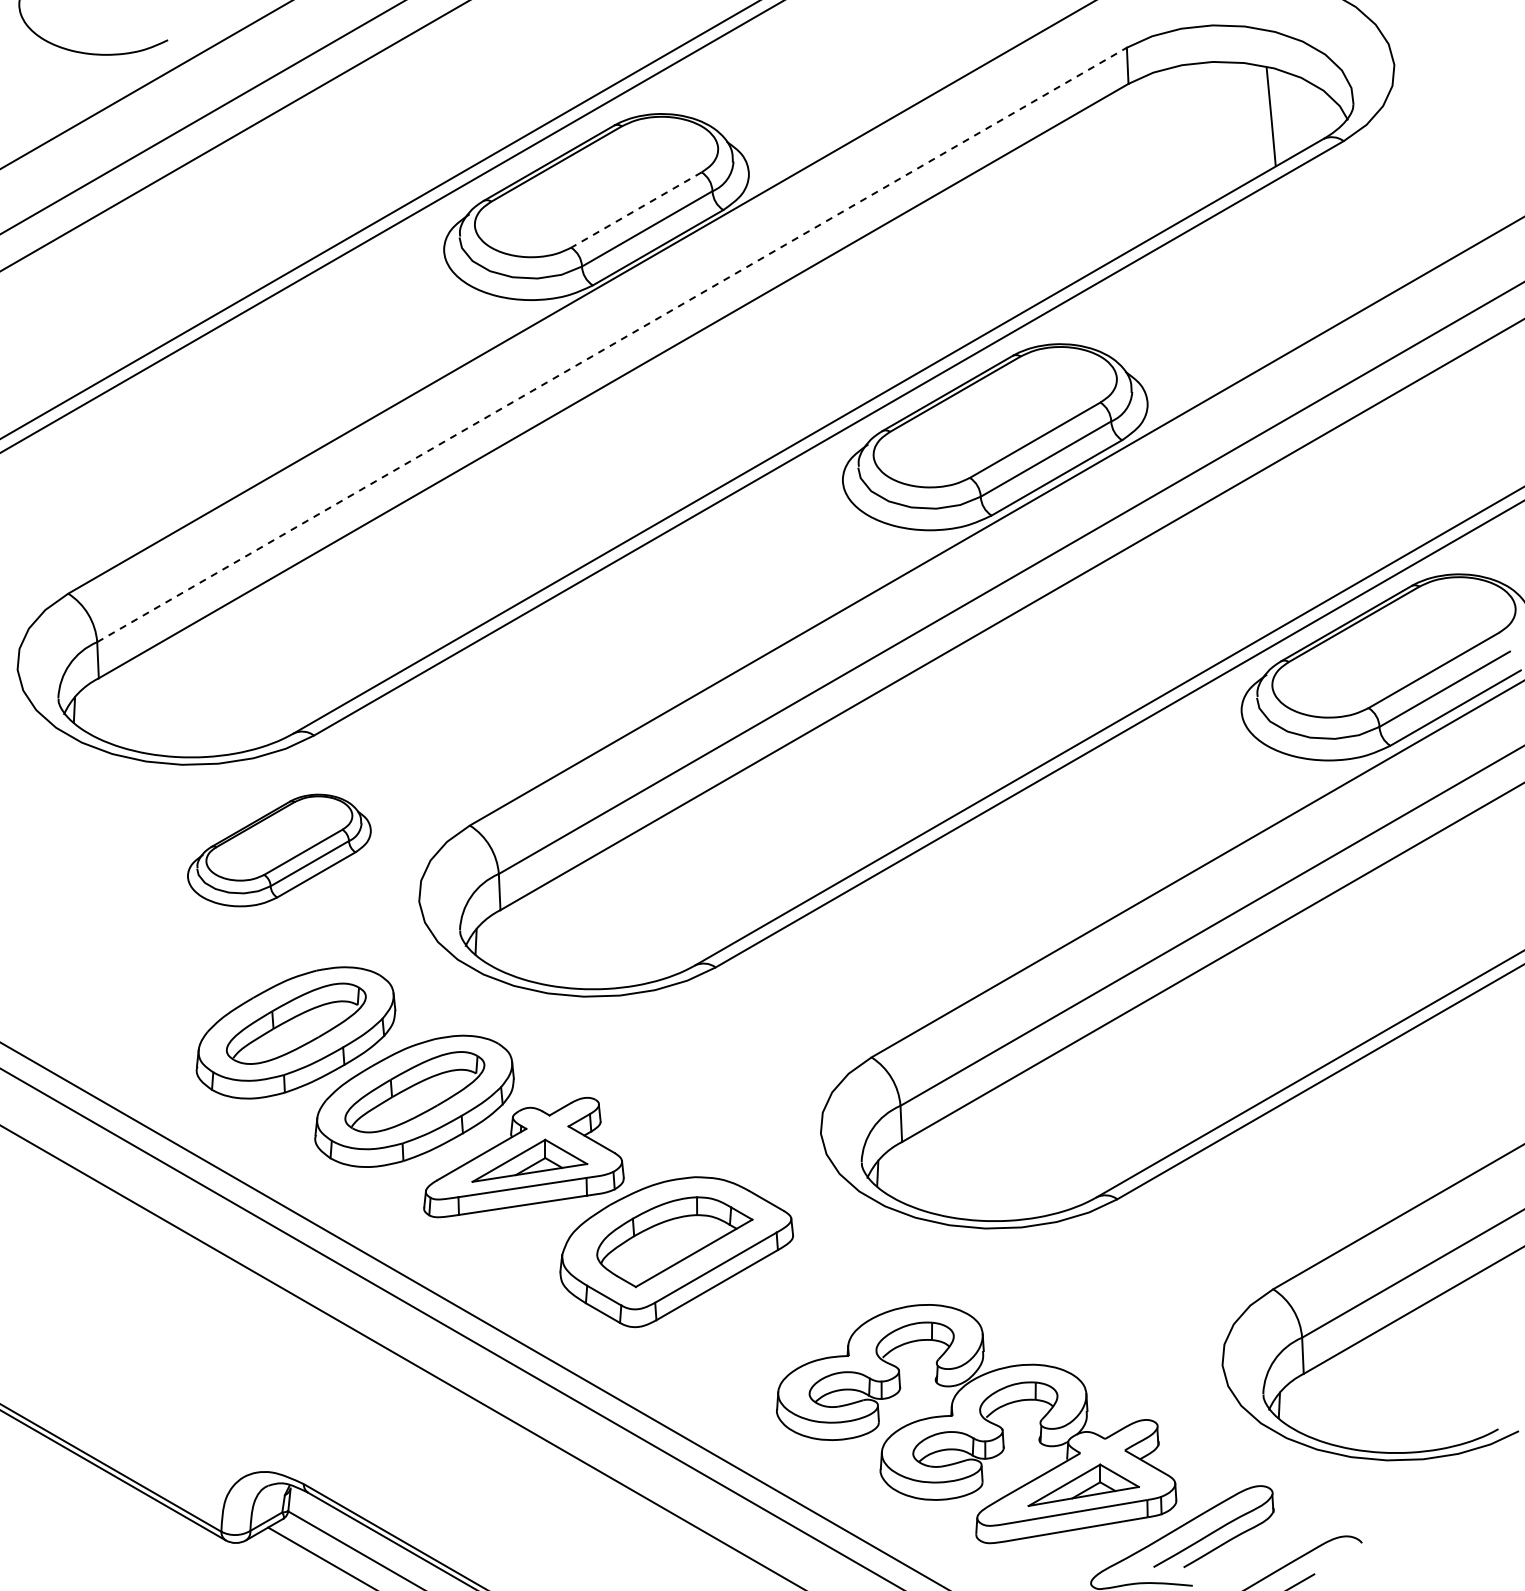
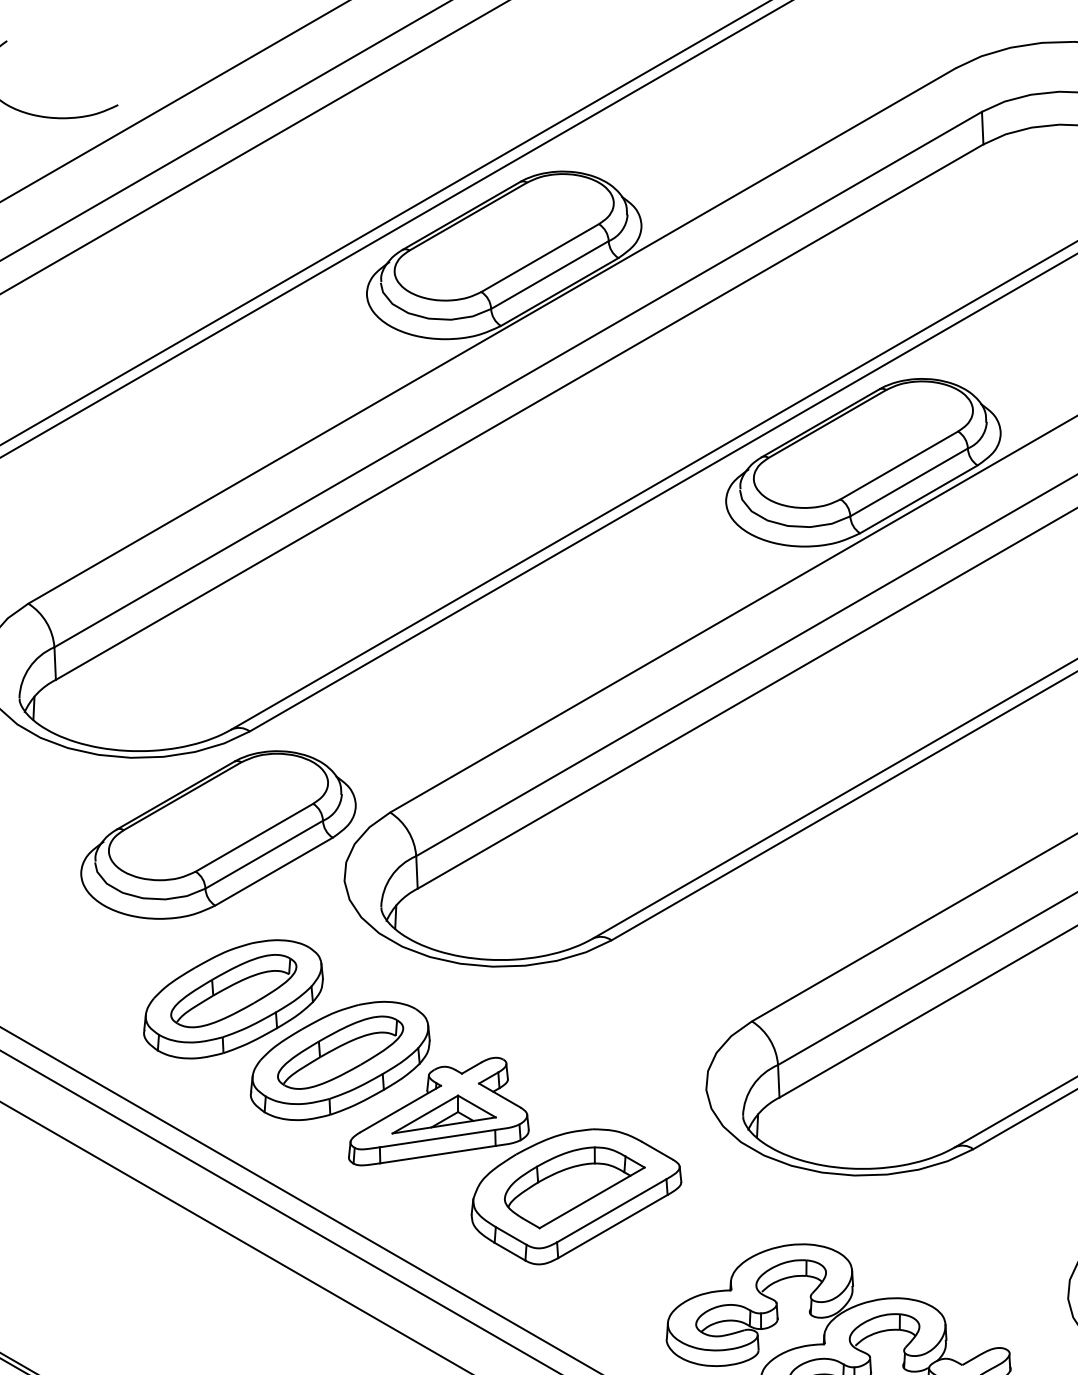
line: (635, 210) -> (539, 258), dashed -> solid
line: (612, 344) -> (518, 379), dashed -> solid
part: (279, 850) -> (218, 835), size x1.67

